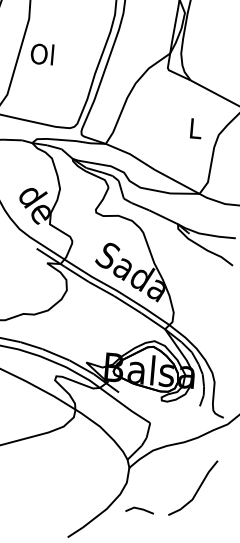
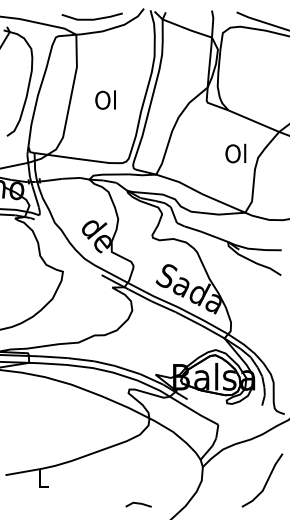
text: (42, 53) -> (105, 99), moved
text: (194, 128) -> (235, 153), L -> Ol
line: (139, 510) -> (138, 504), moved

